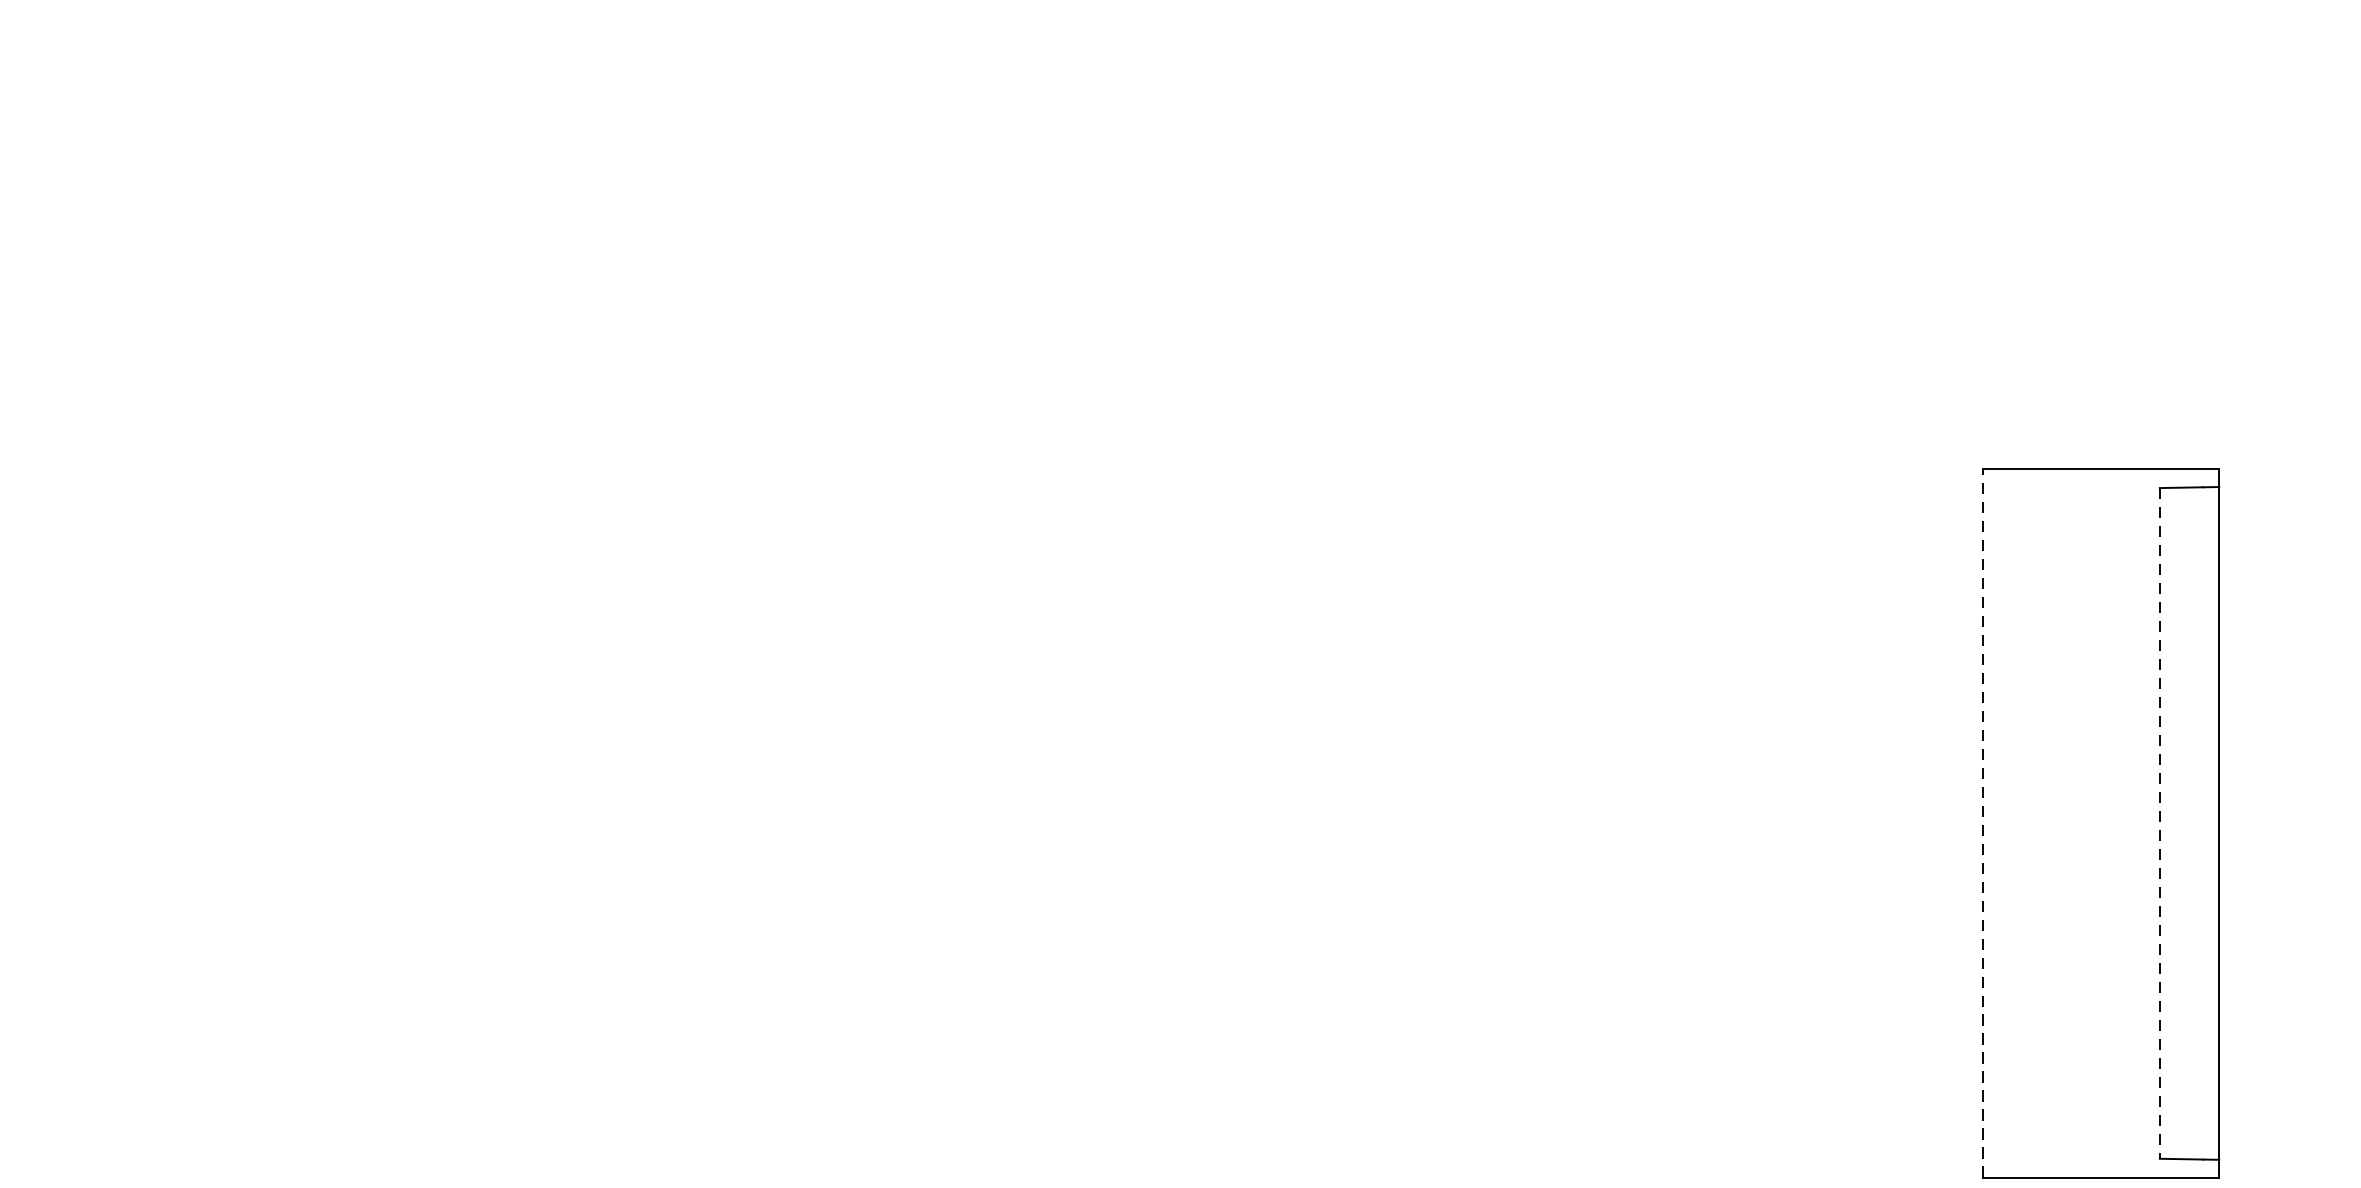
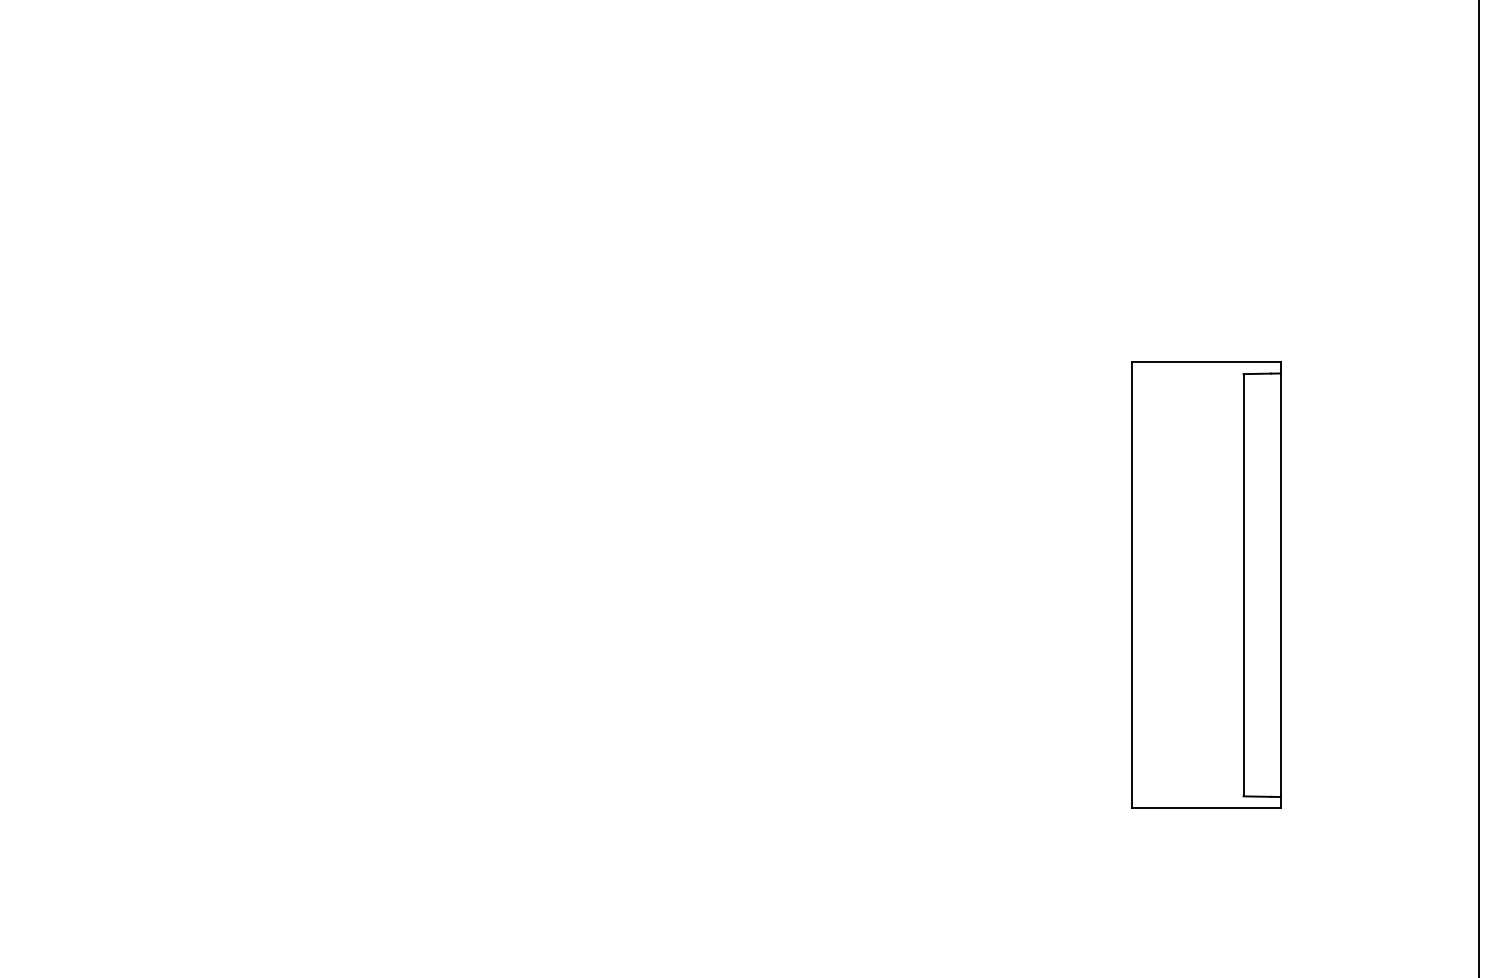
line: (1983, 823) -> (1132, 585), dashed -> solid
line: (2159, 823) -> (1243, 585), dashed -> solid

